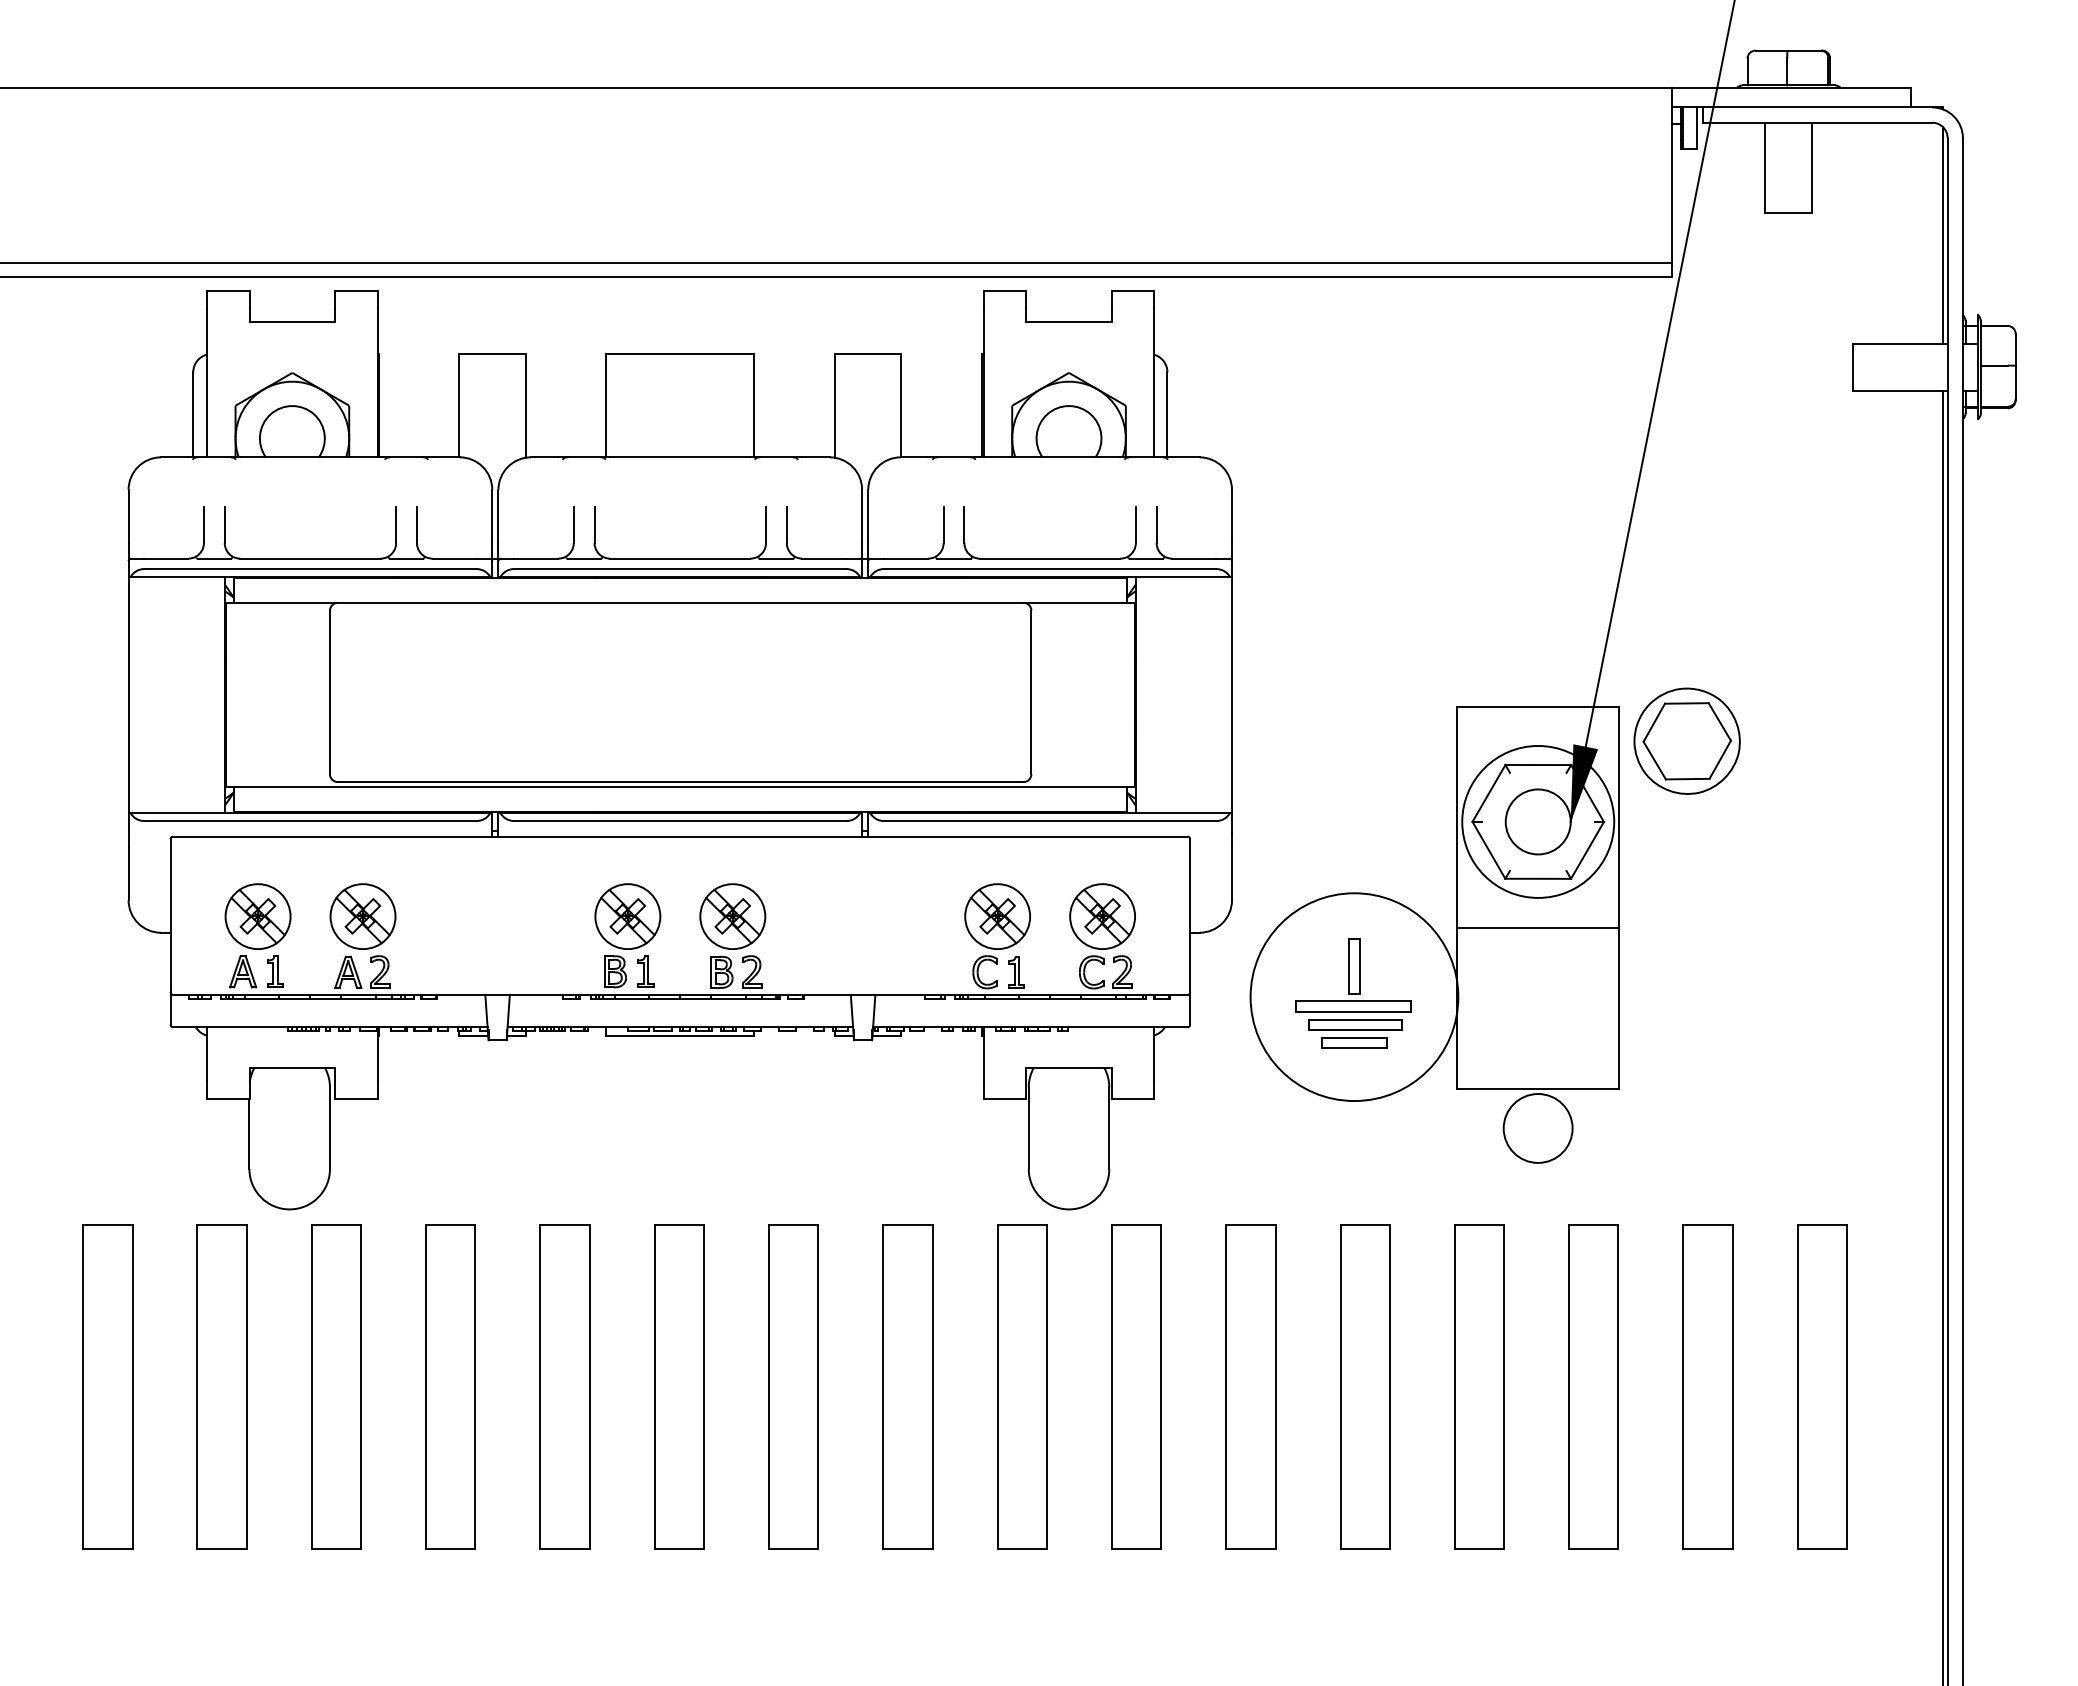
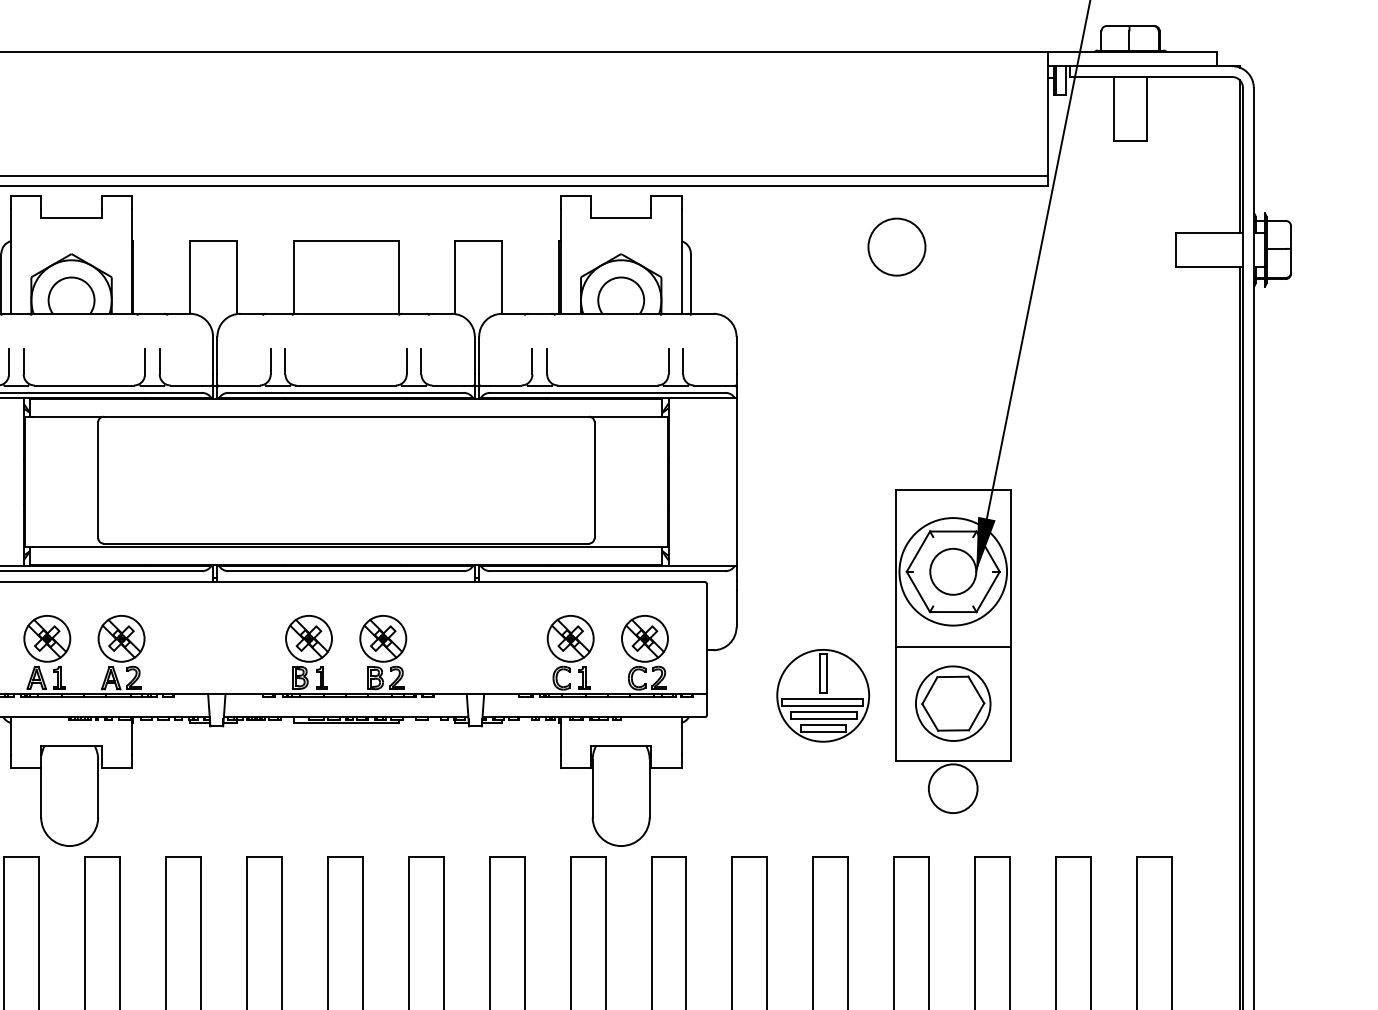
circle: (1458, 363) -> (896, 247), added
part: (1686, 740) -> (952, 703), moved
circle: (1354, 997) -> (823, 696), size x0.62

